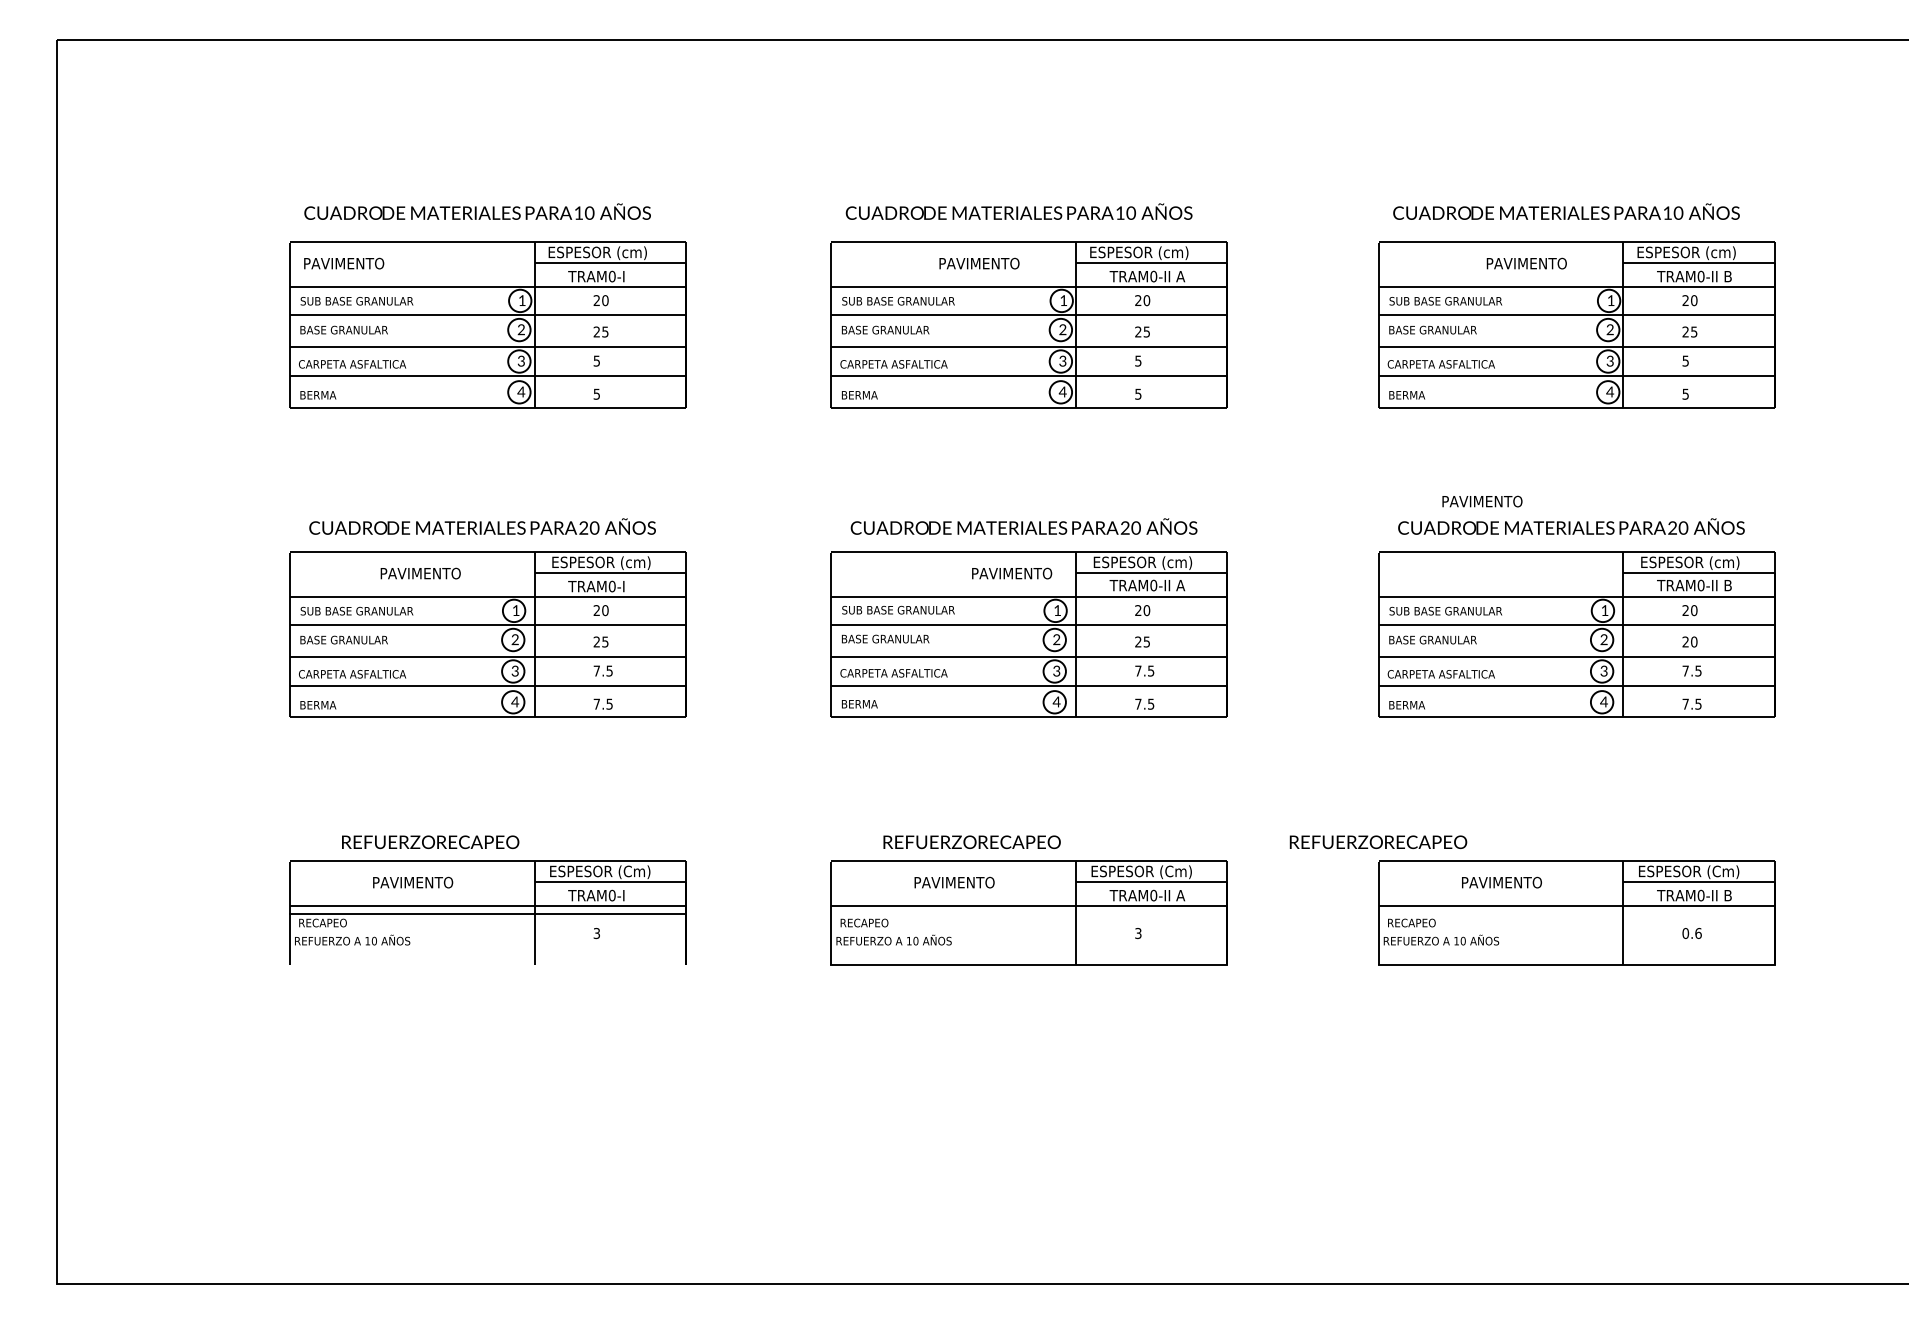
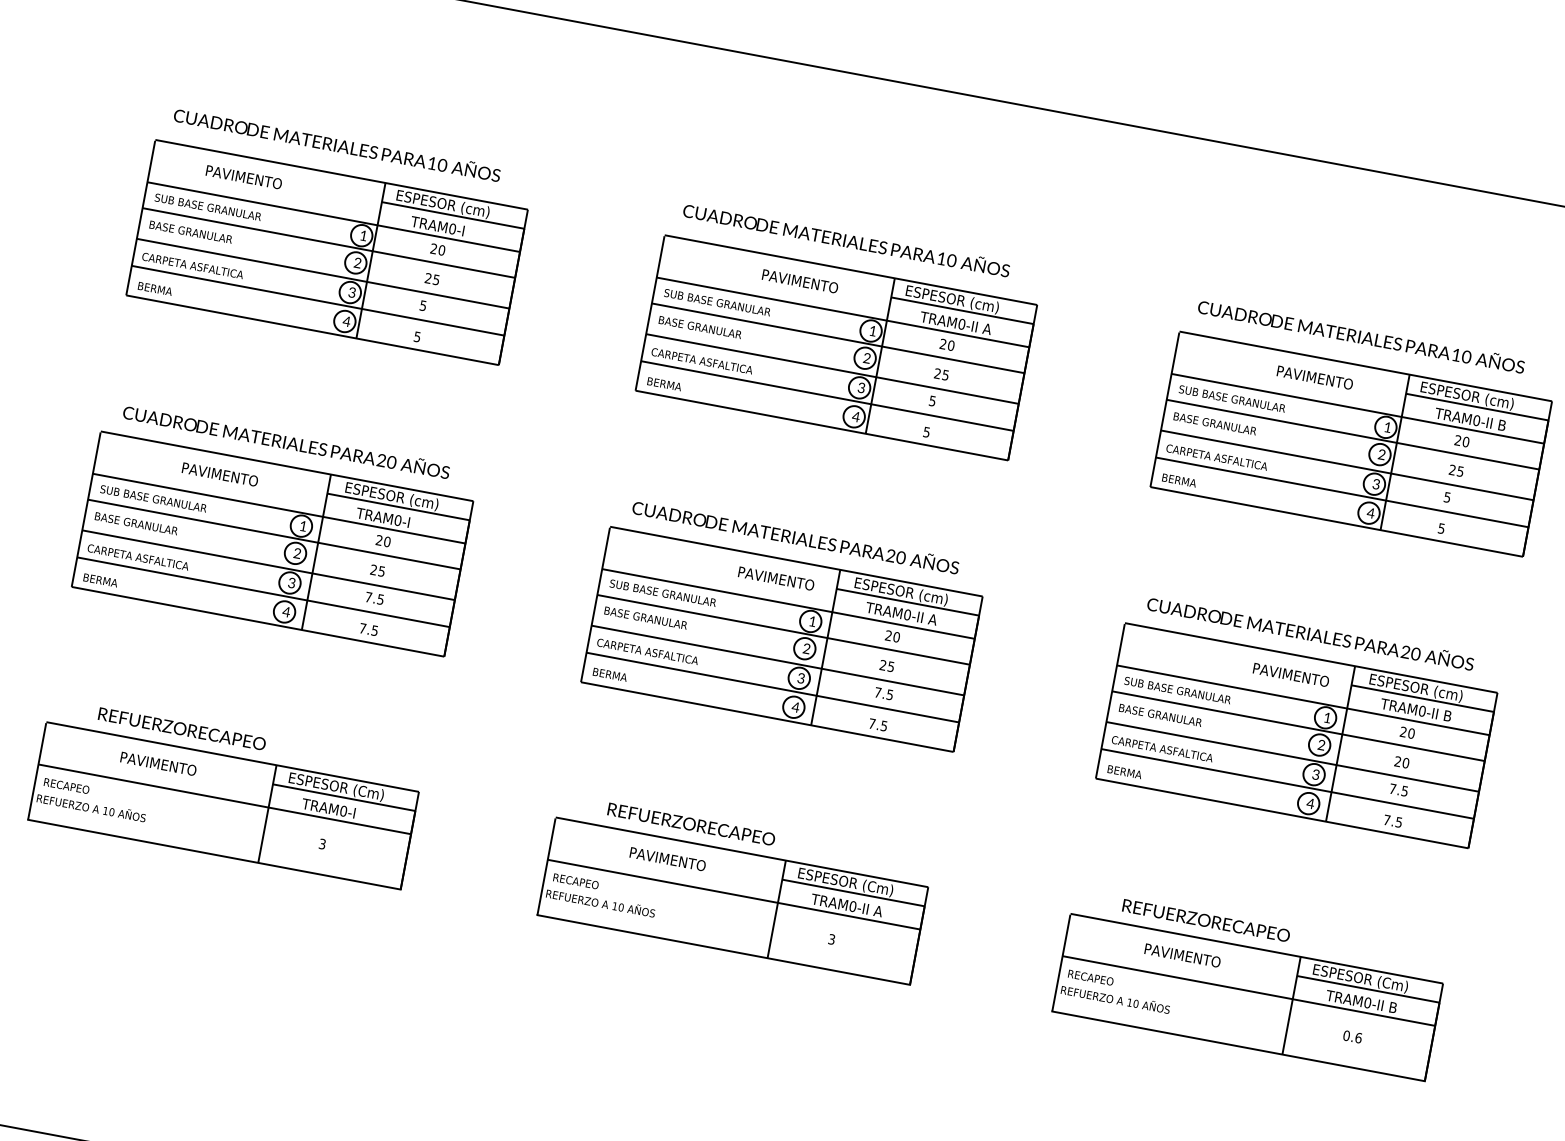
text: (344, 263) -> (244, 177), moved
text: (1482, 501) -> (1291, 675), moved
text: (1378, 842) -> (1206, 920), moved
line: (487, 914) -> (213, 855), moved

